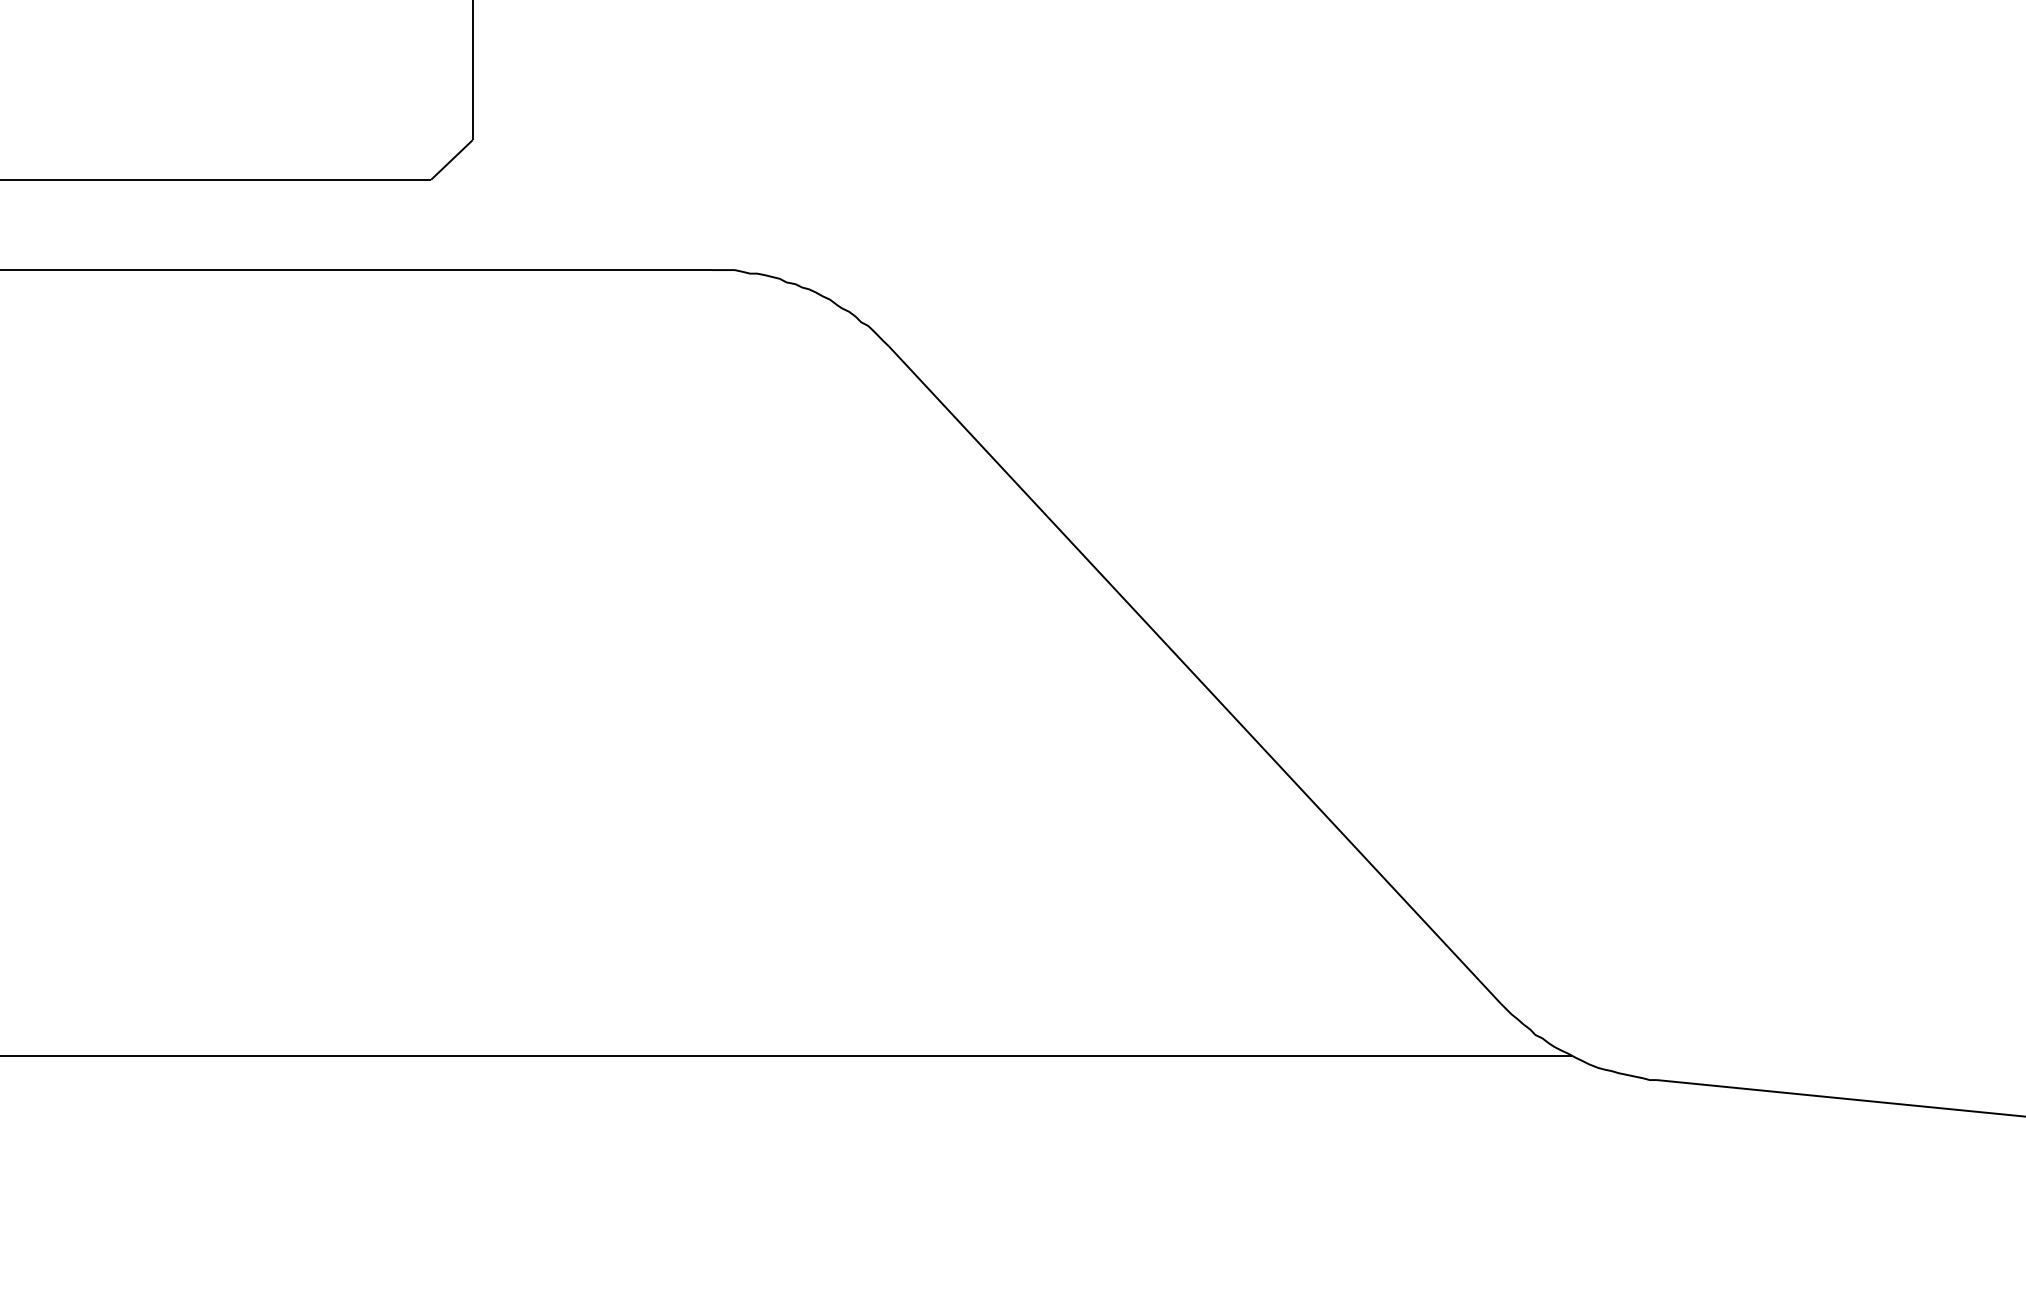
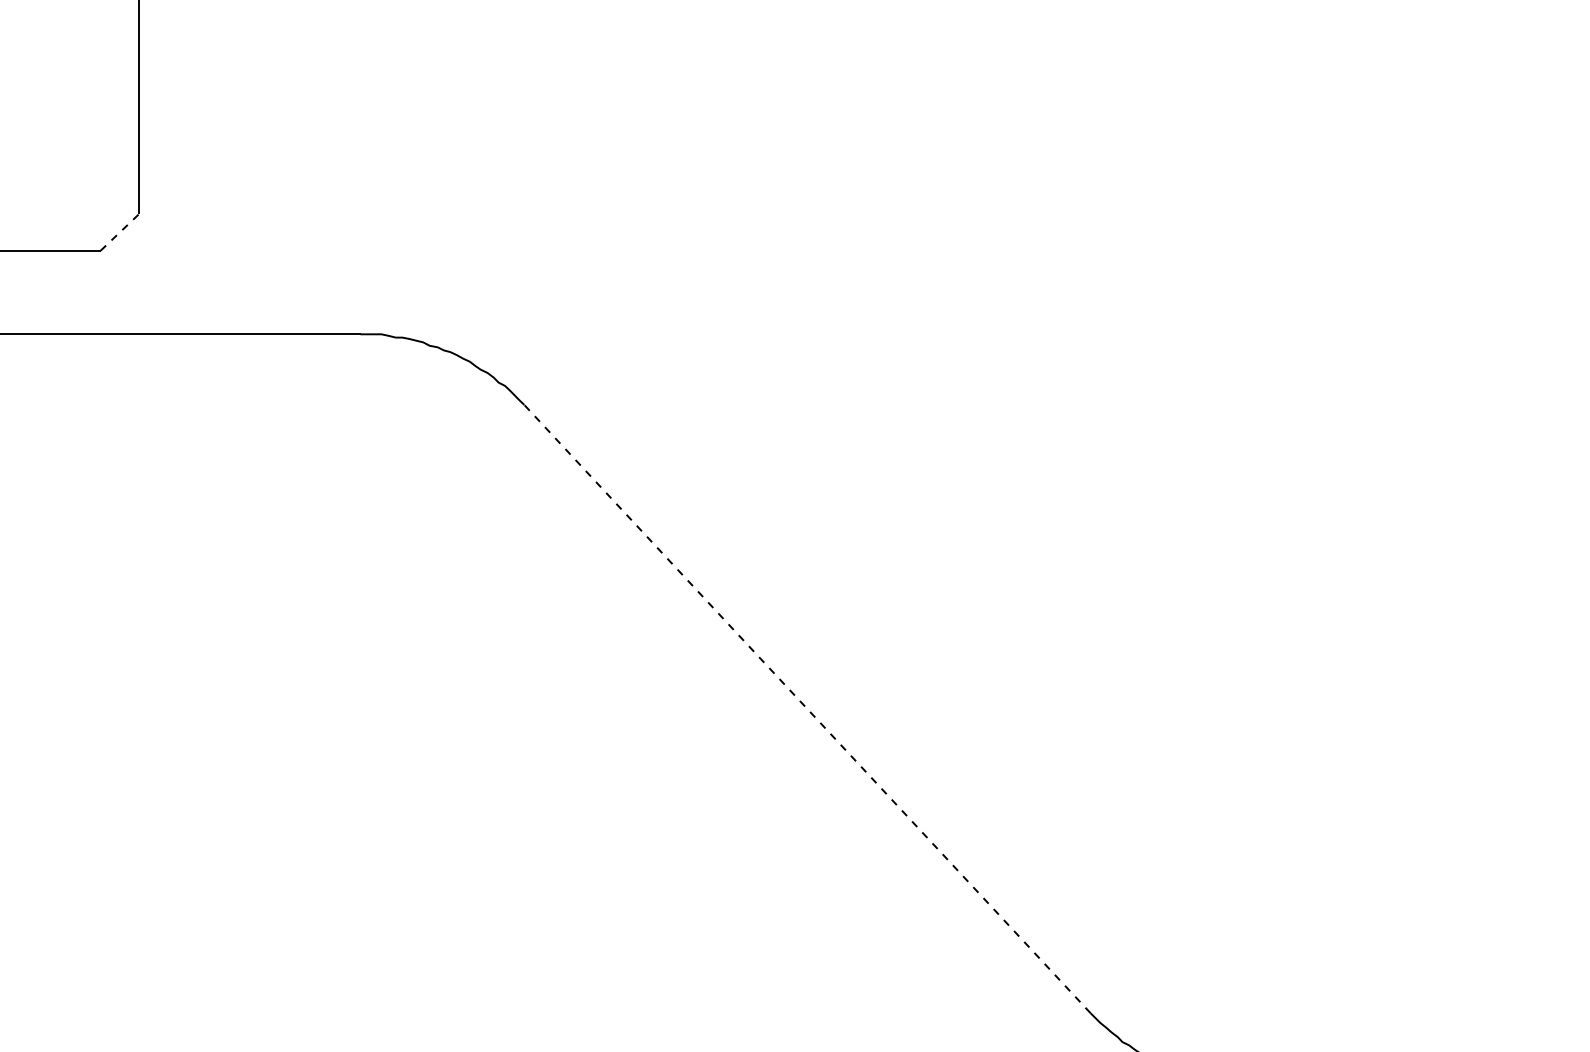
line: (451, 159) -> (119, 231), solid -> dashed
line: (1194, 674) -> (807, 708), solid -> dashed

